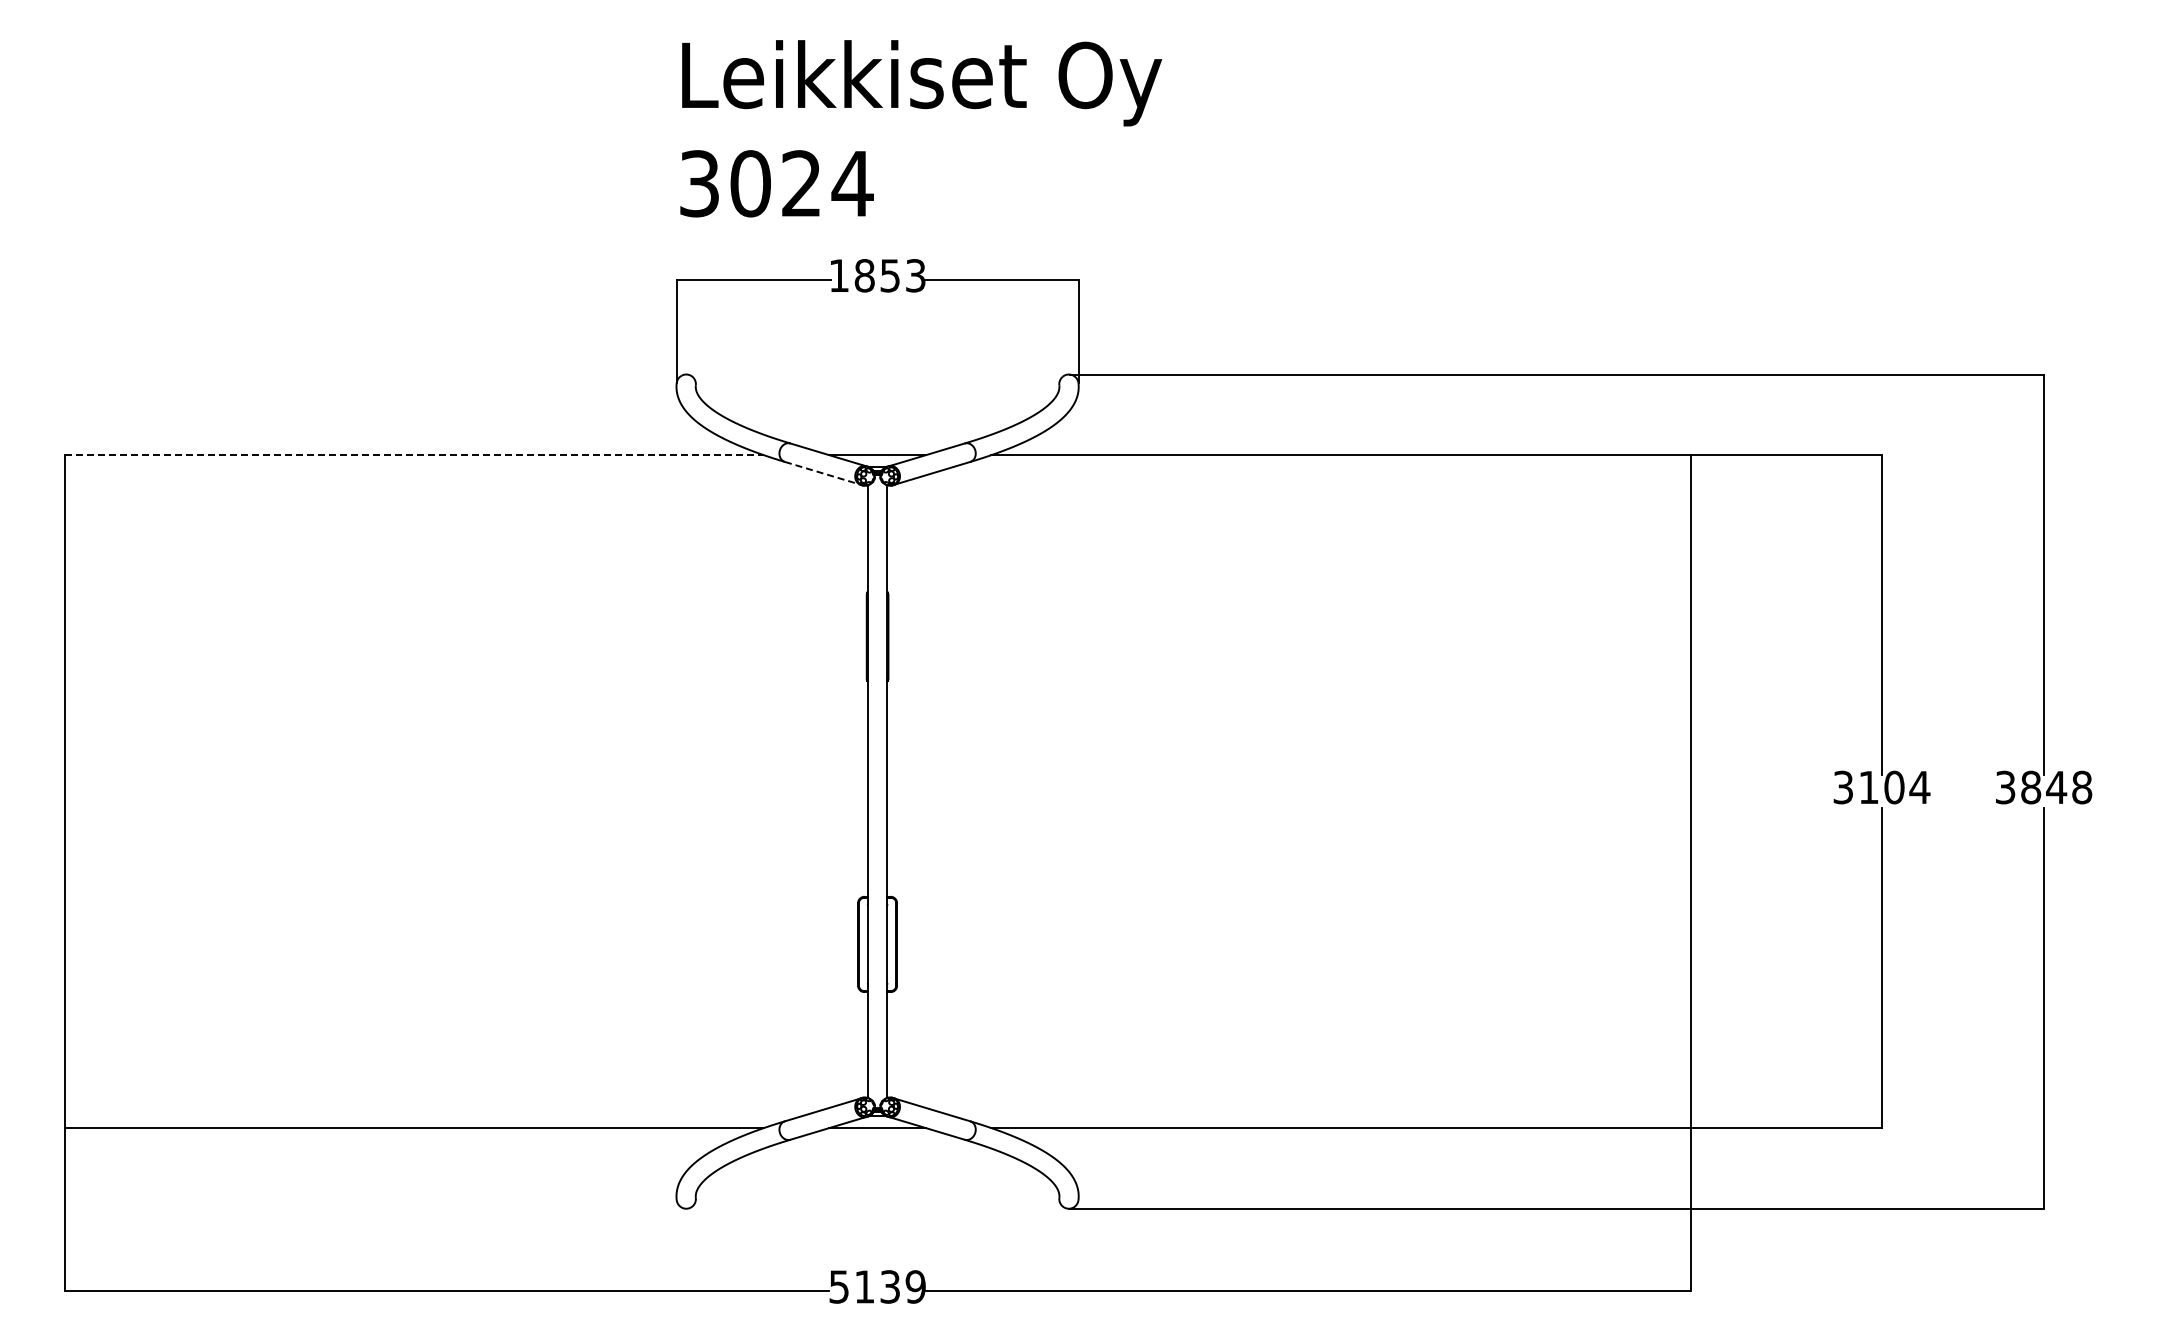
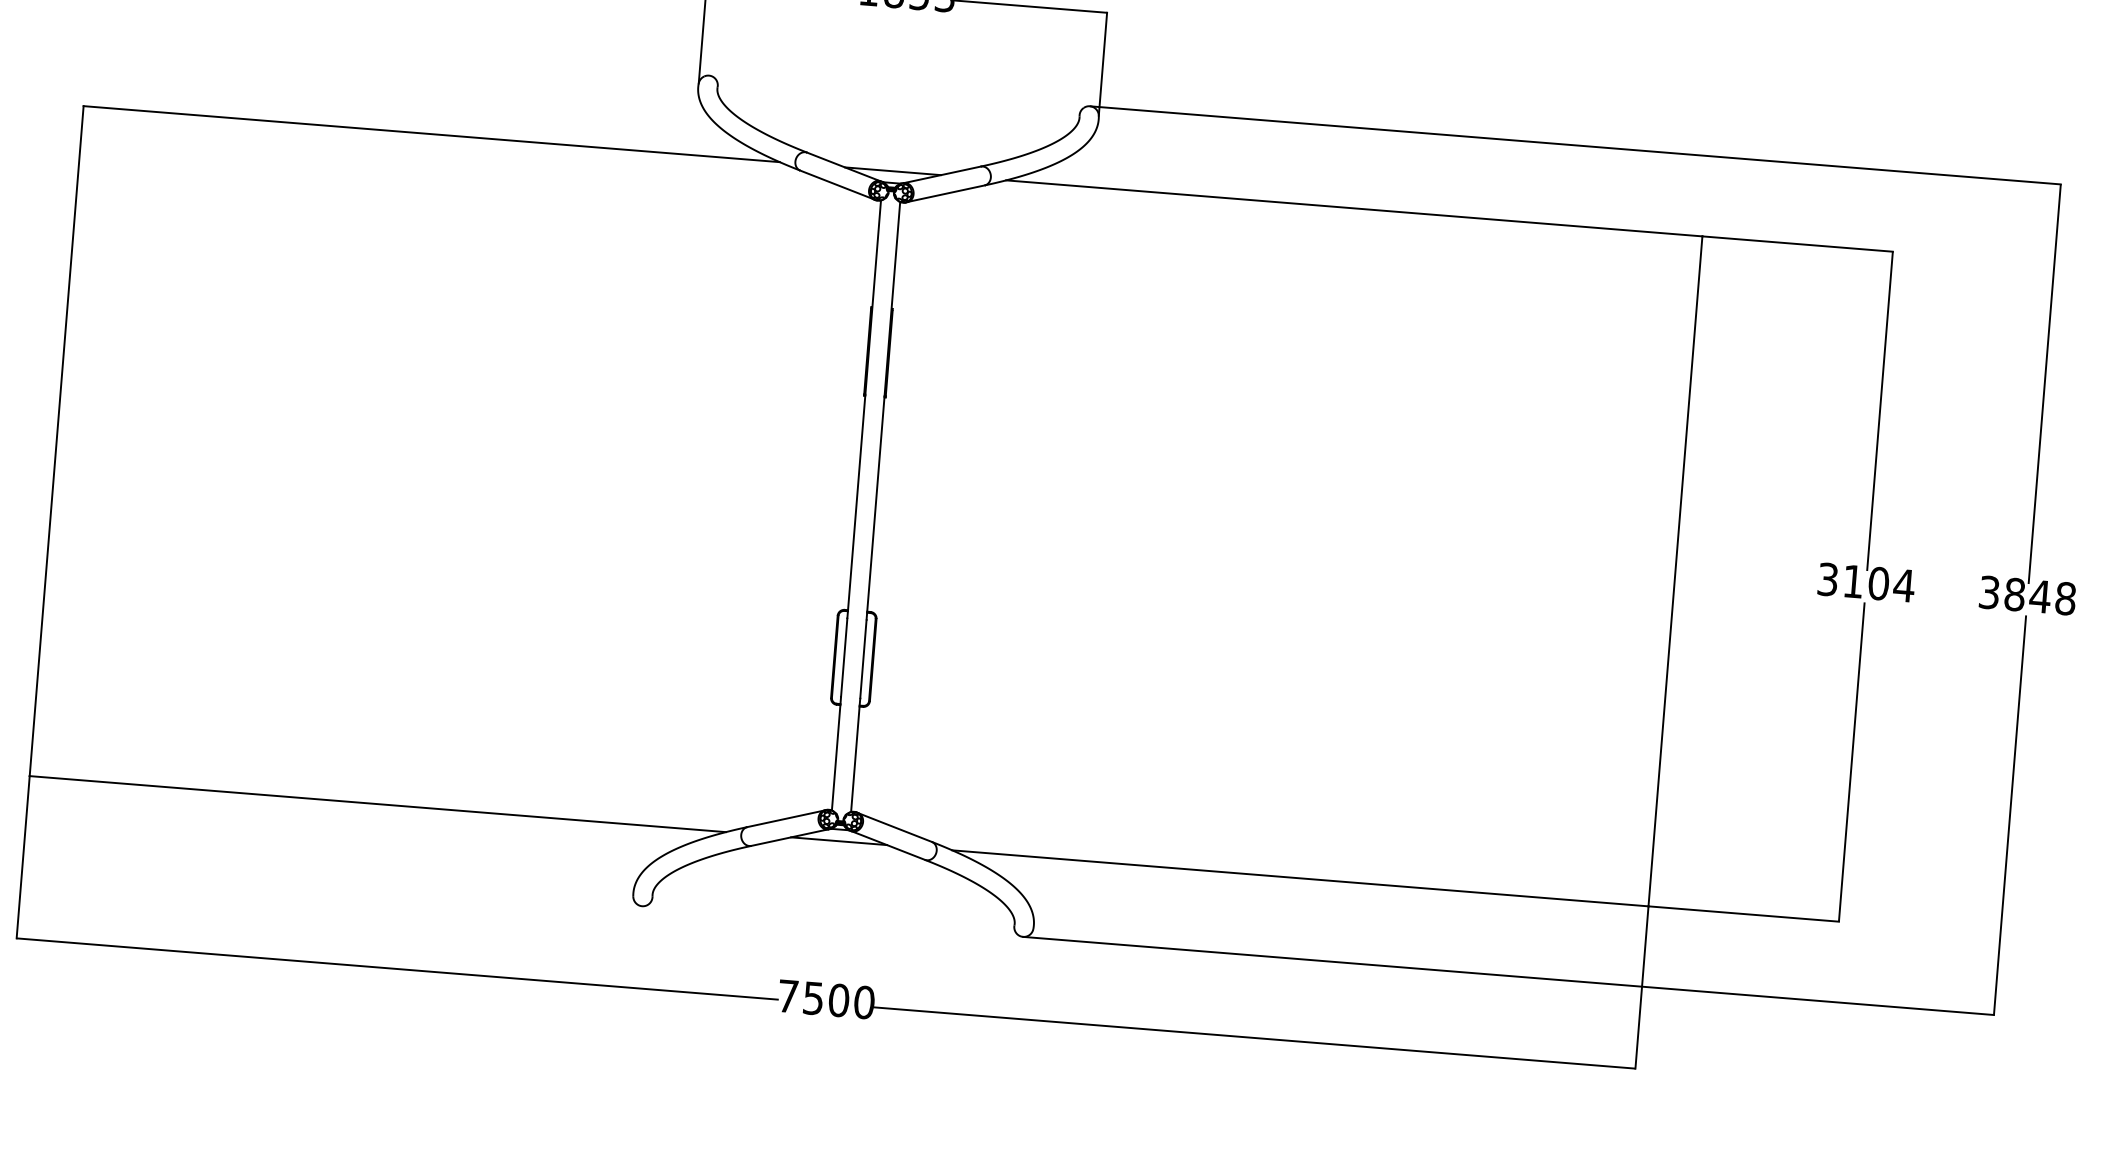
line: (414, 455) -> (431, 134), dashed -> solid
line: (822, 473) -> (836, 185), dashed -> solid
text: (877, 1286) -> (826, 998), 5139 -> 7500

